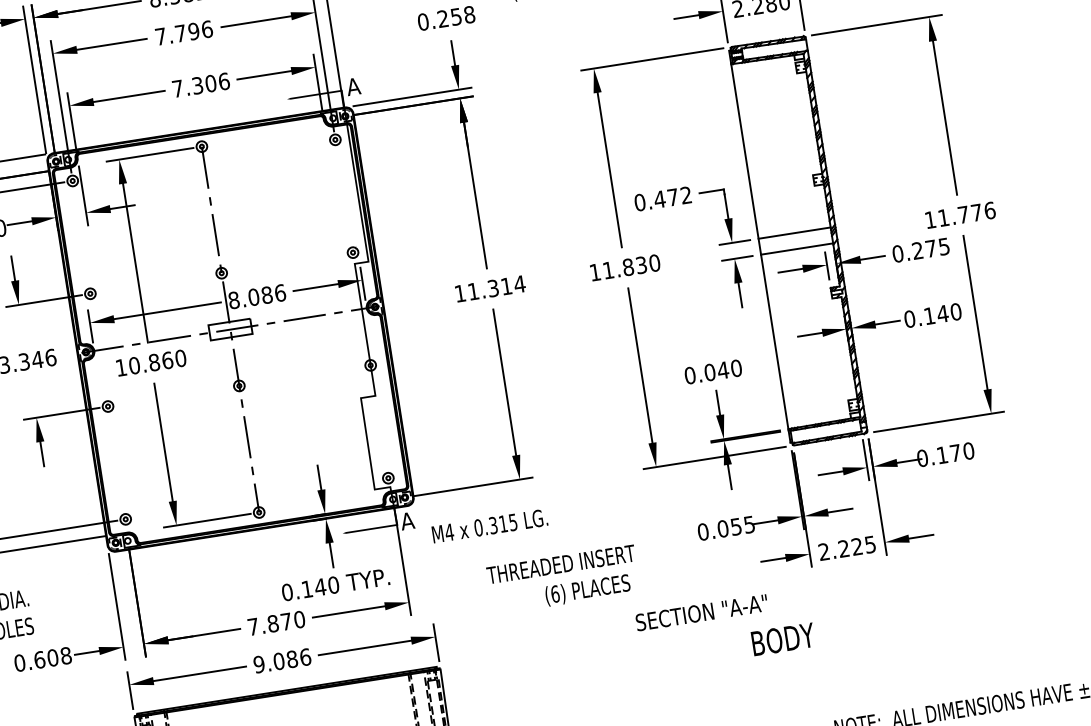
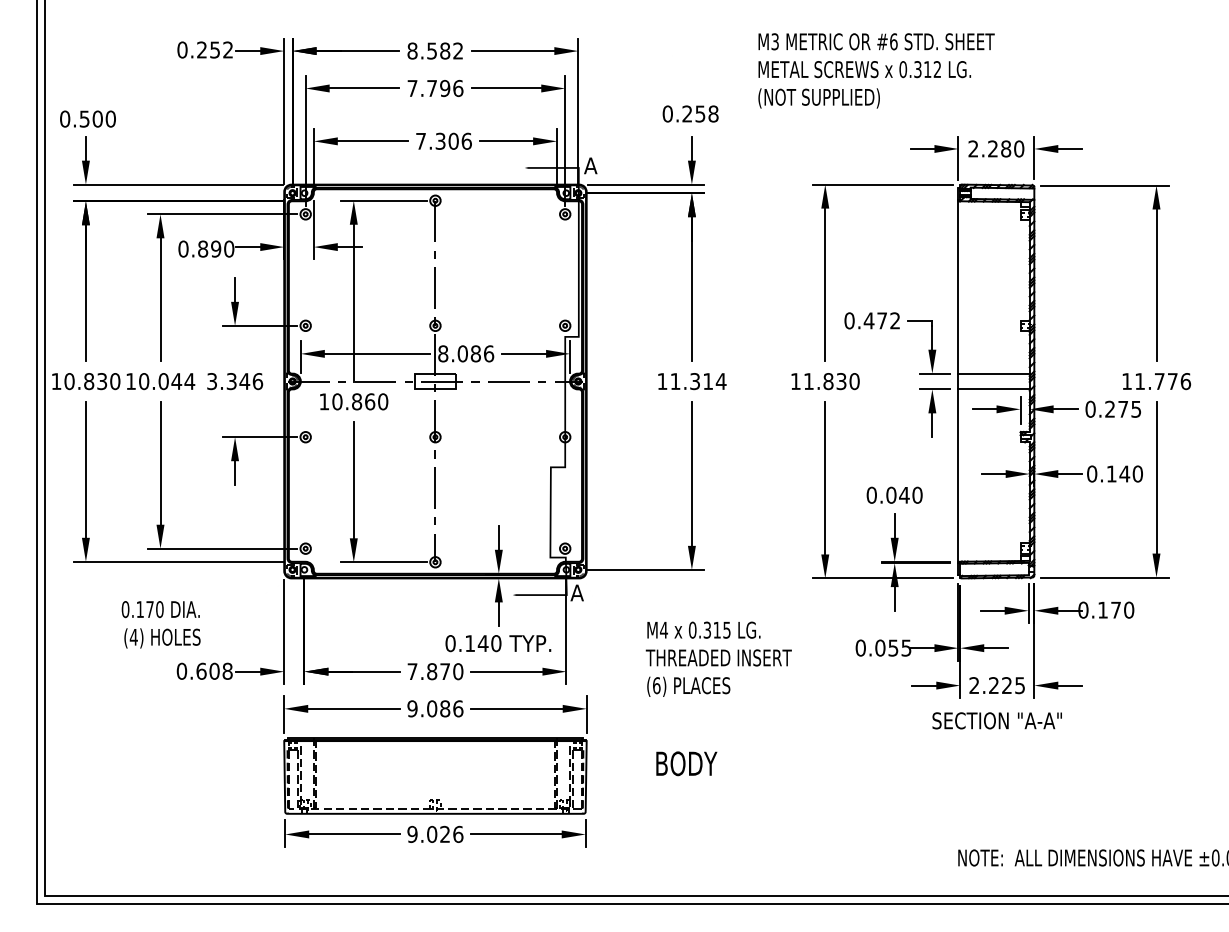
text: (489, 525) -> (703, 629), moved
text: (587, 589) -> (688, 686), moved
text: (701, 612) -> (996, 720), moved
text: (782, 639) -> (686, 763), moved

